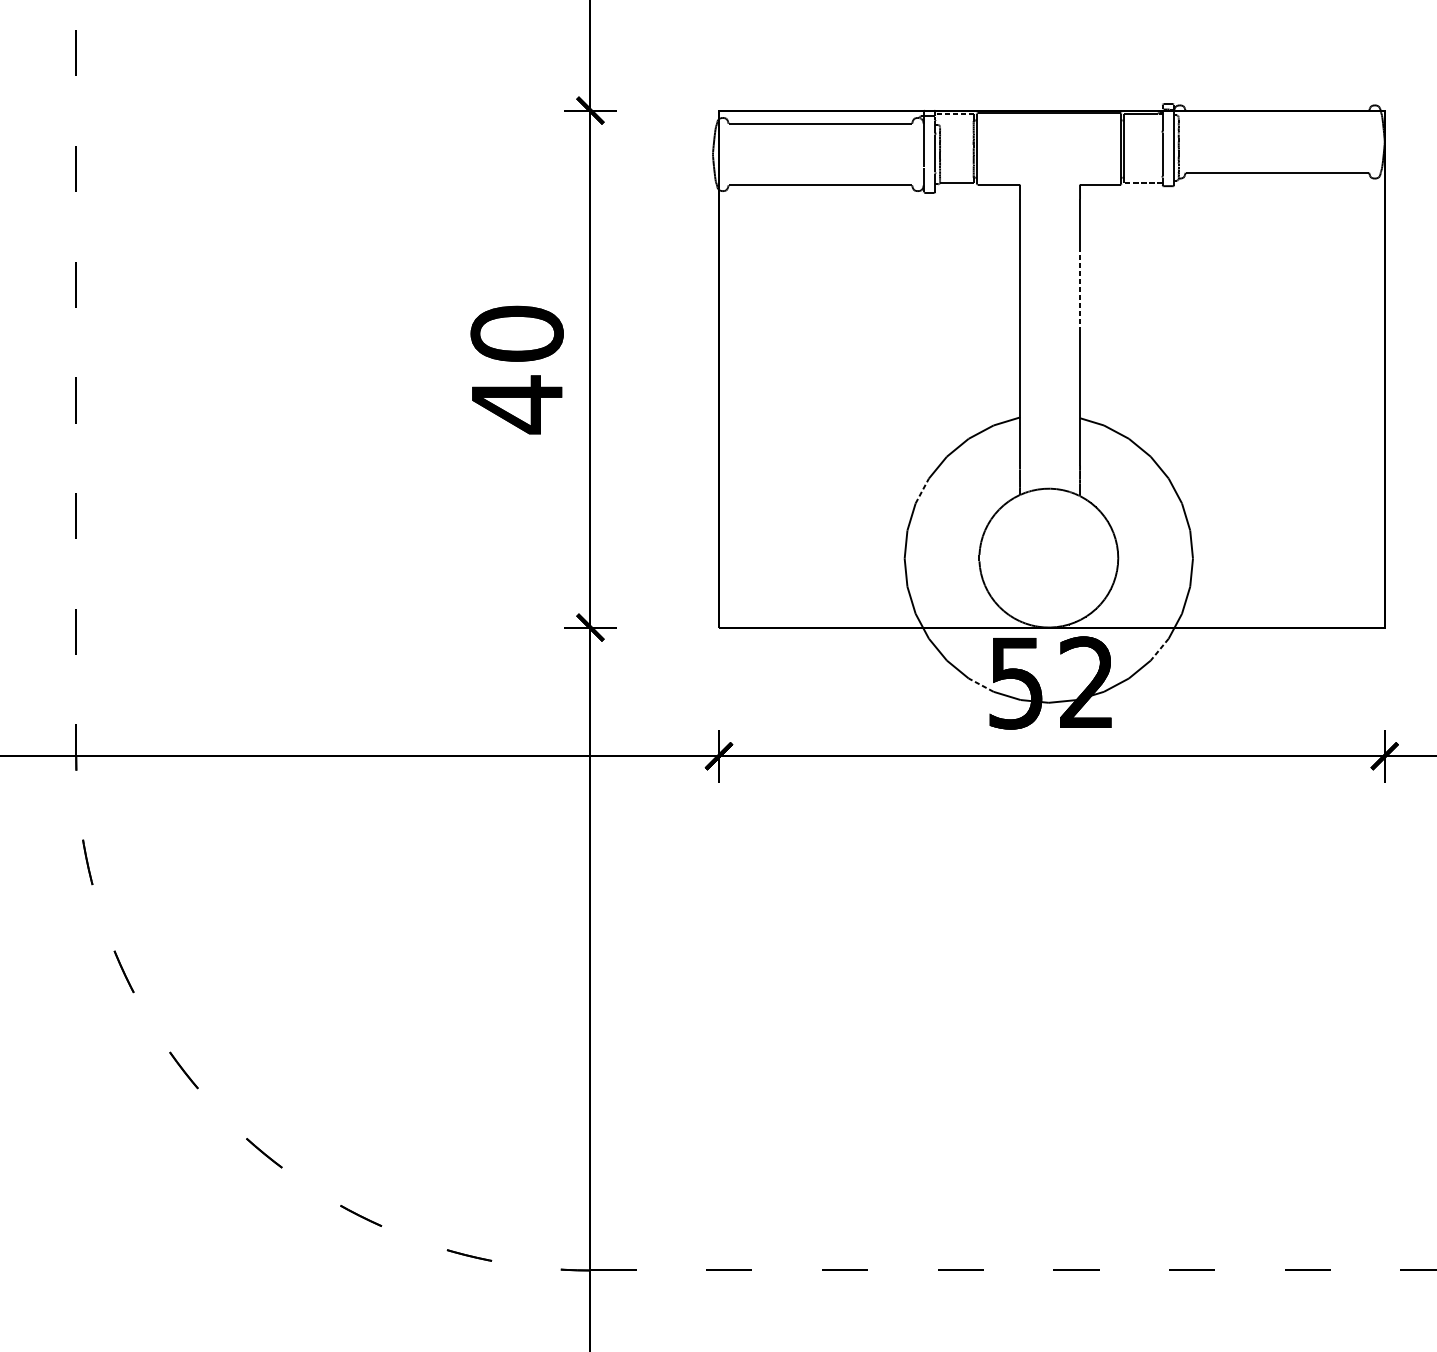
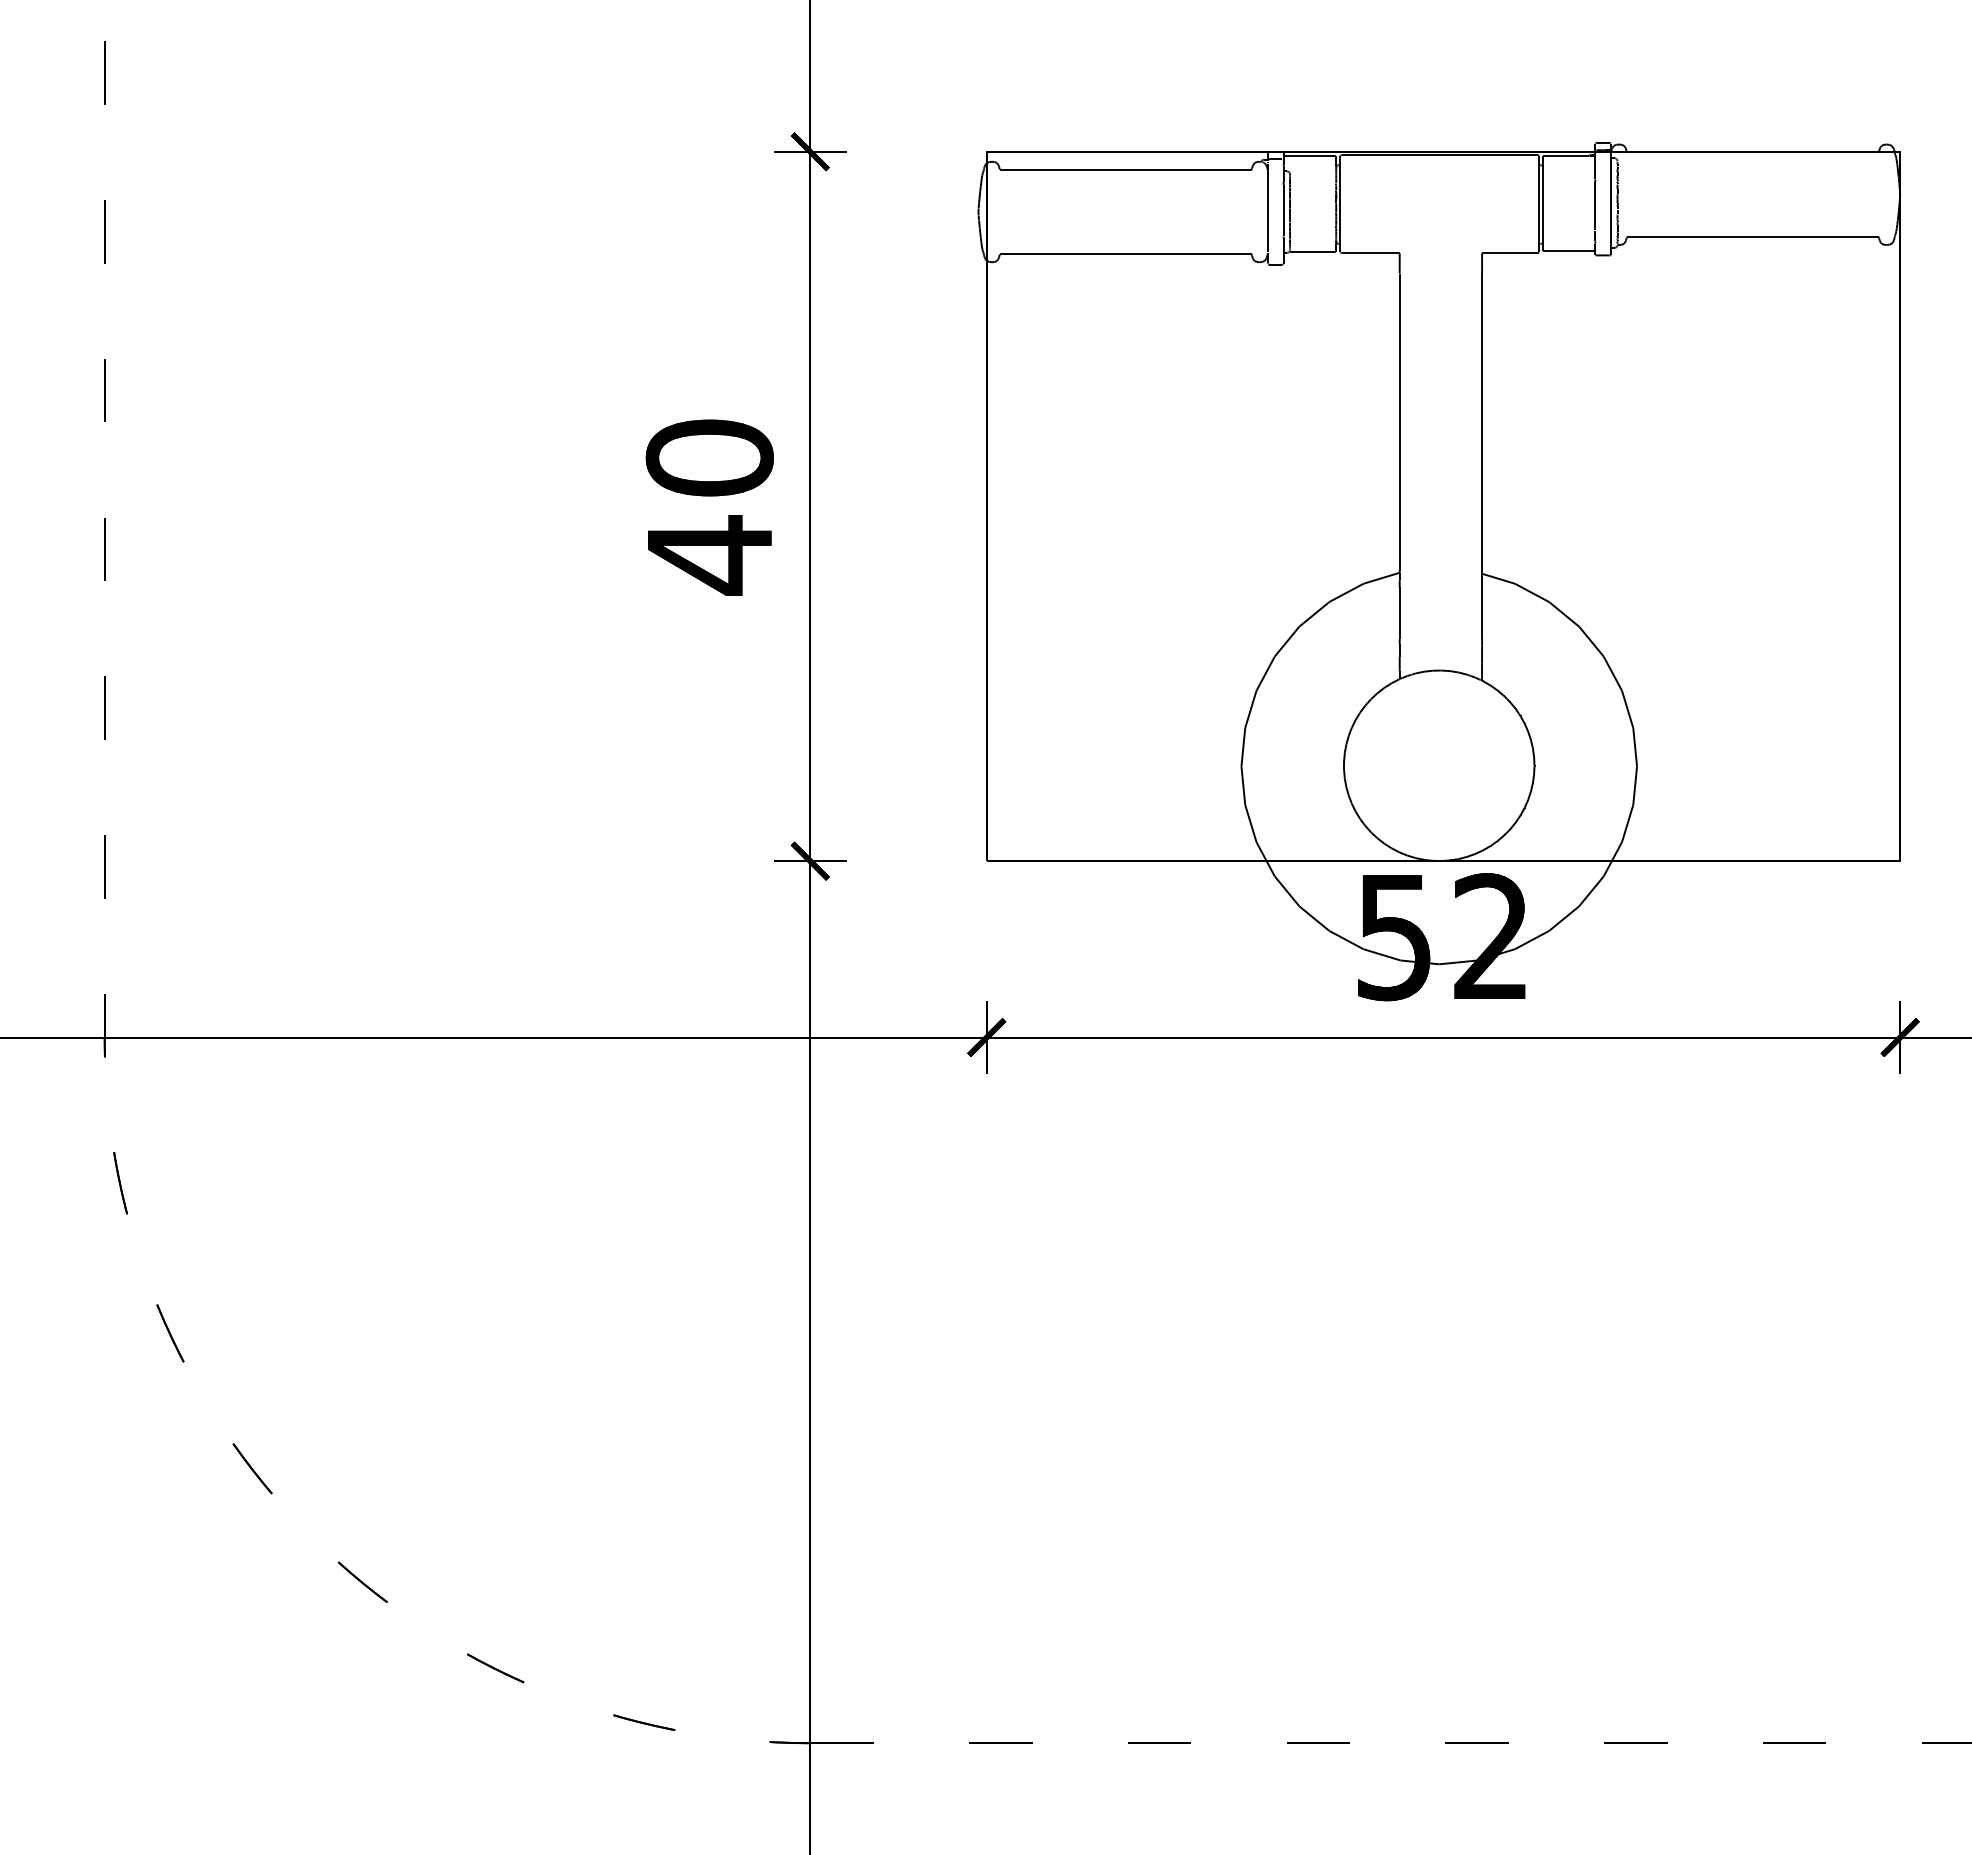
line: (954, 114) -> (1309, 156), dashed -> solid
line: (1143, 183) -> (1568, 251), dashed -> solid
line: (1080, 290) -> (1482, 398), dashed -> solid
line: (922, 490) -> (1265, 673), dashed -> solid
line: (1159, 649) -> (1591, 891), dashed -> solid
line: (981, 684) -> (1346, 939), dashed -> solid

